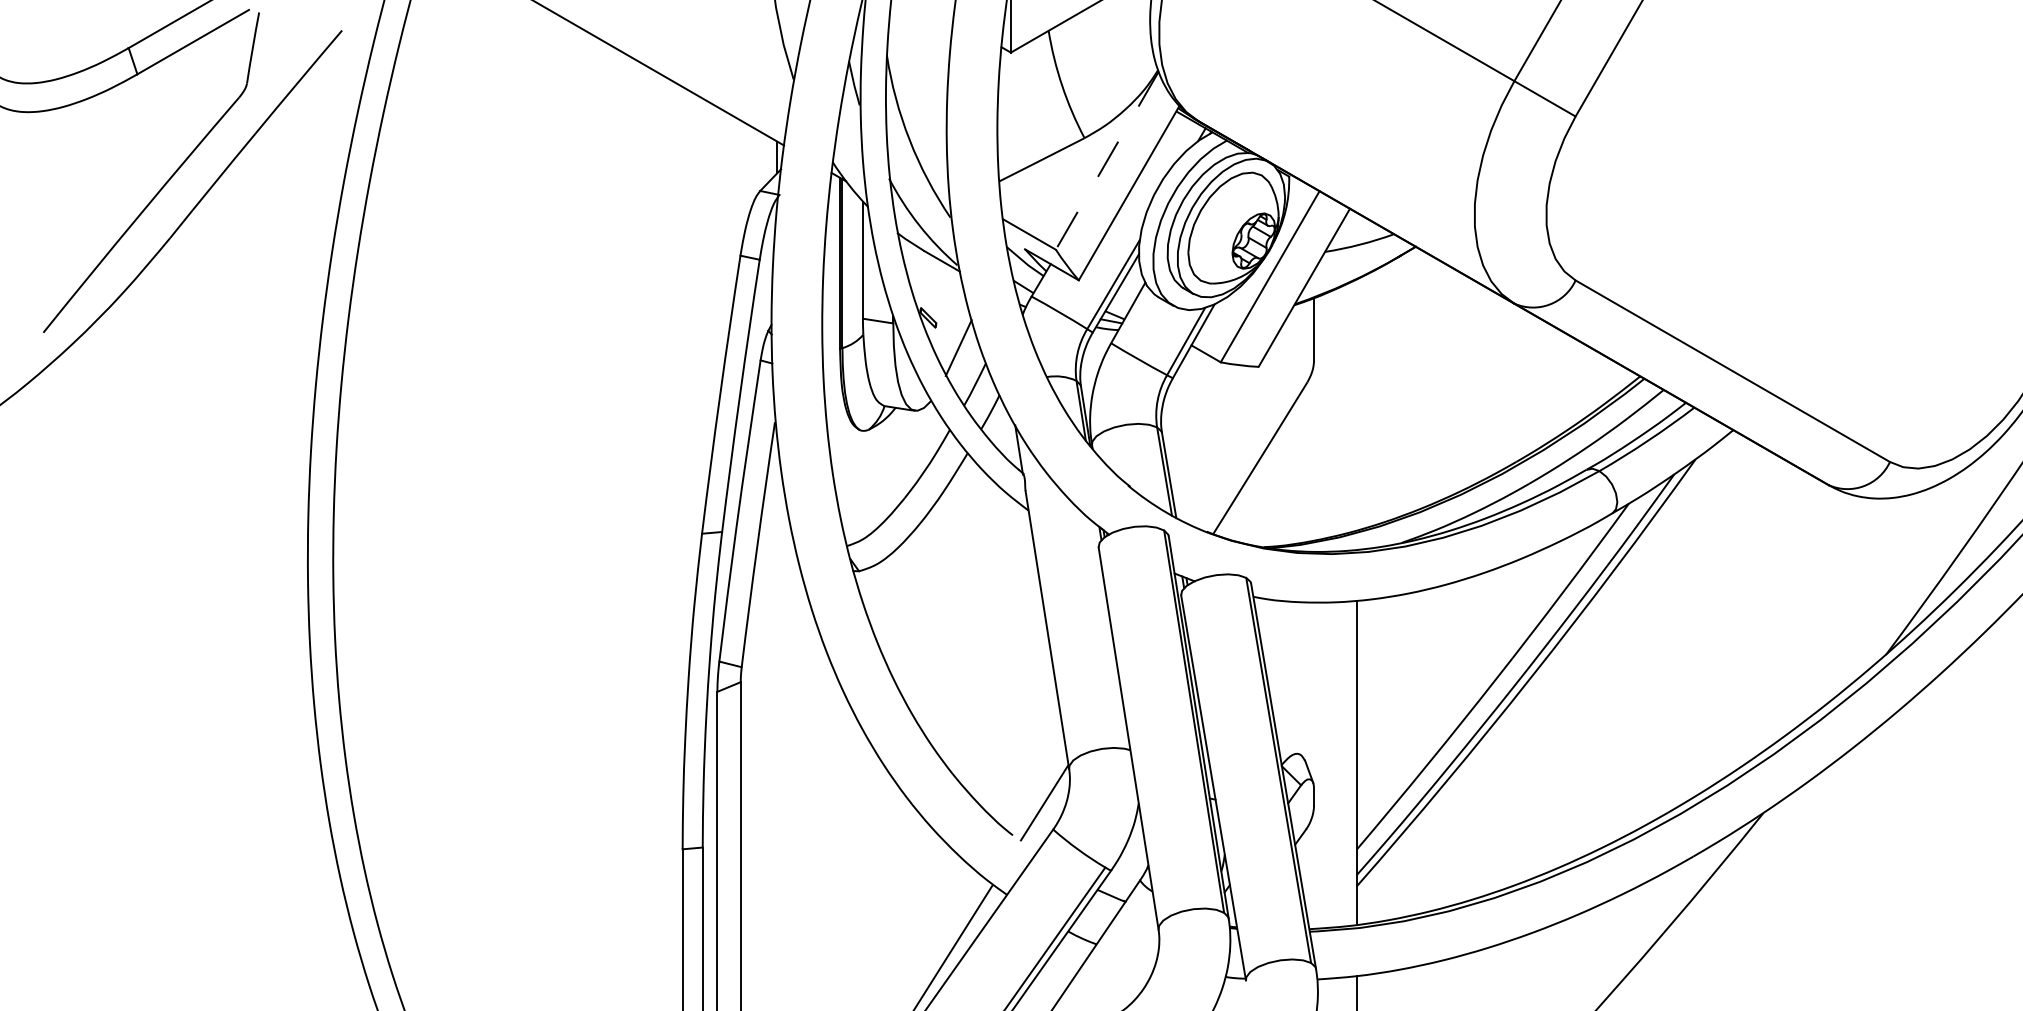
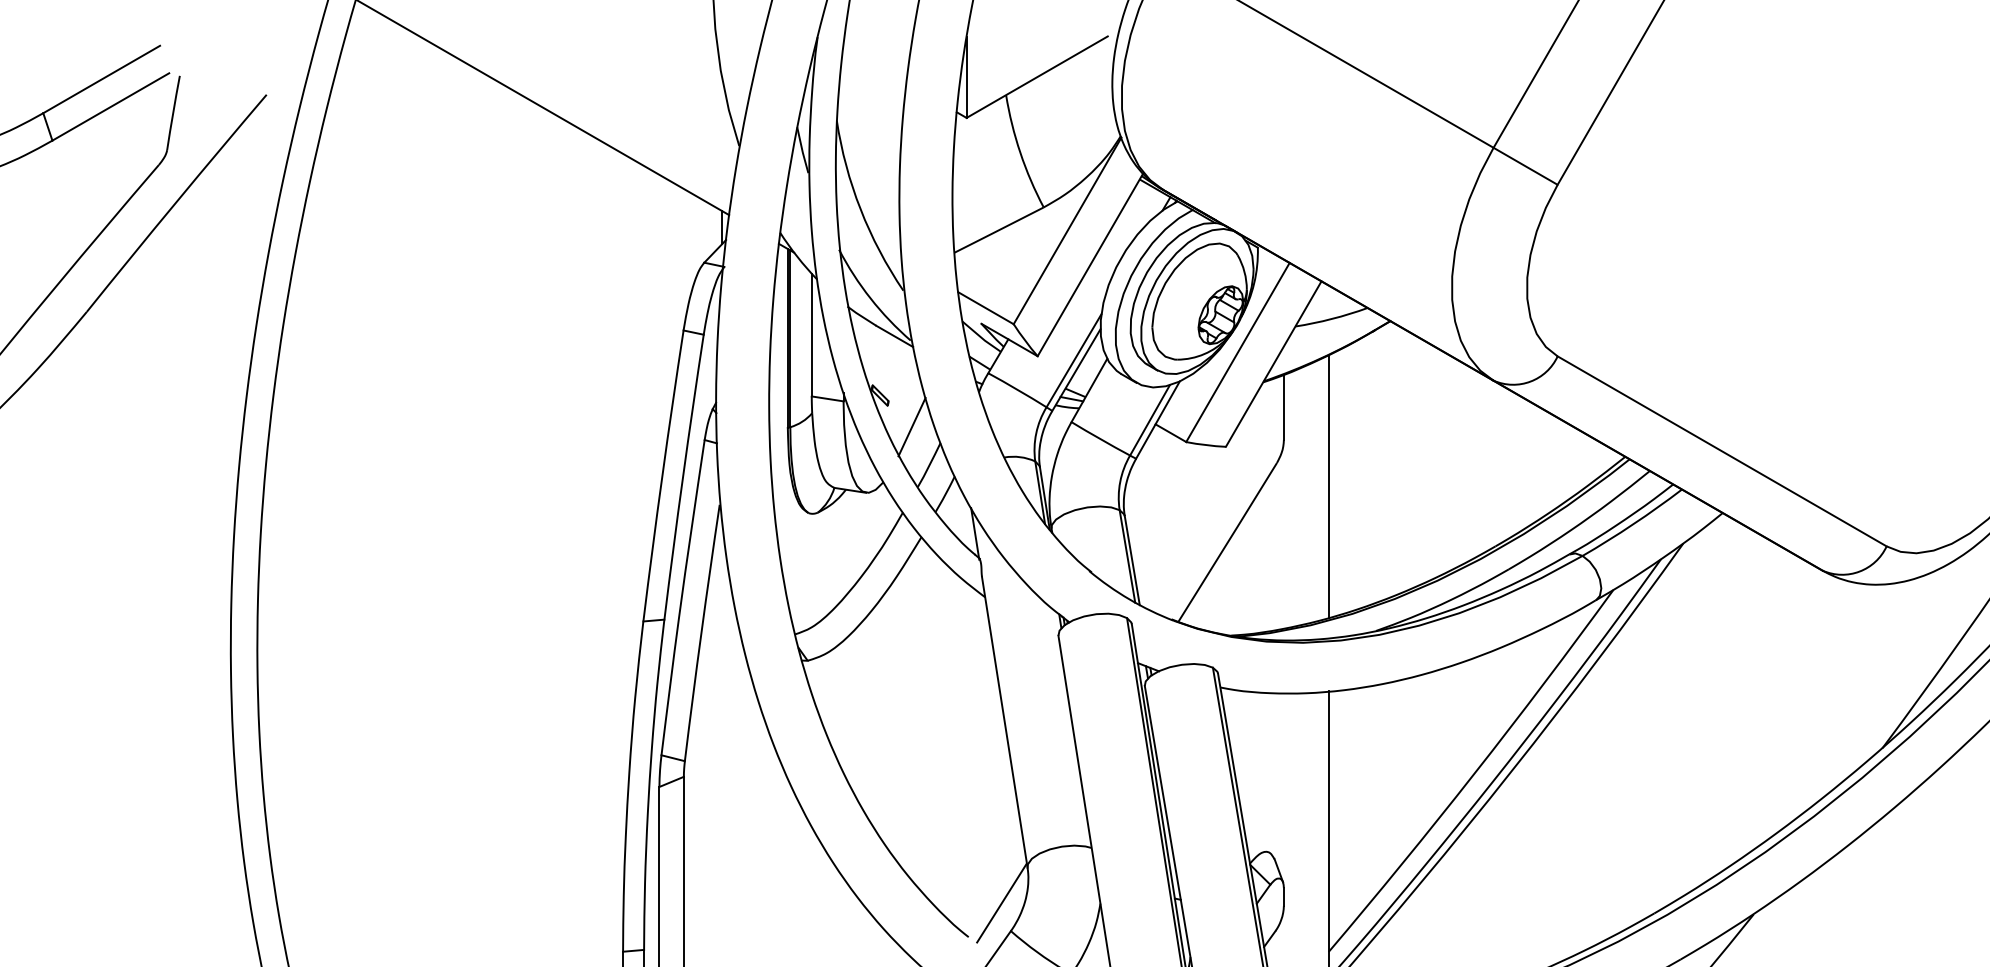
line: (1107, 160) -> (1067, 230), dashed -> solid
line: (1356, 404) -> (1328, 486), added

